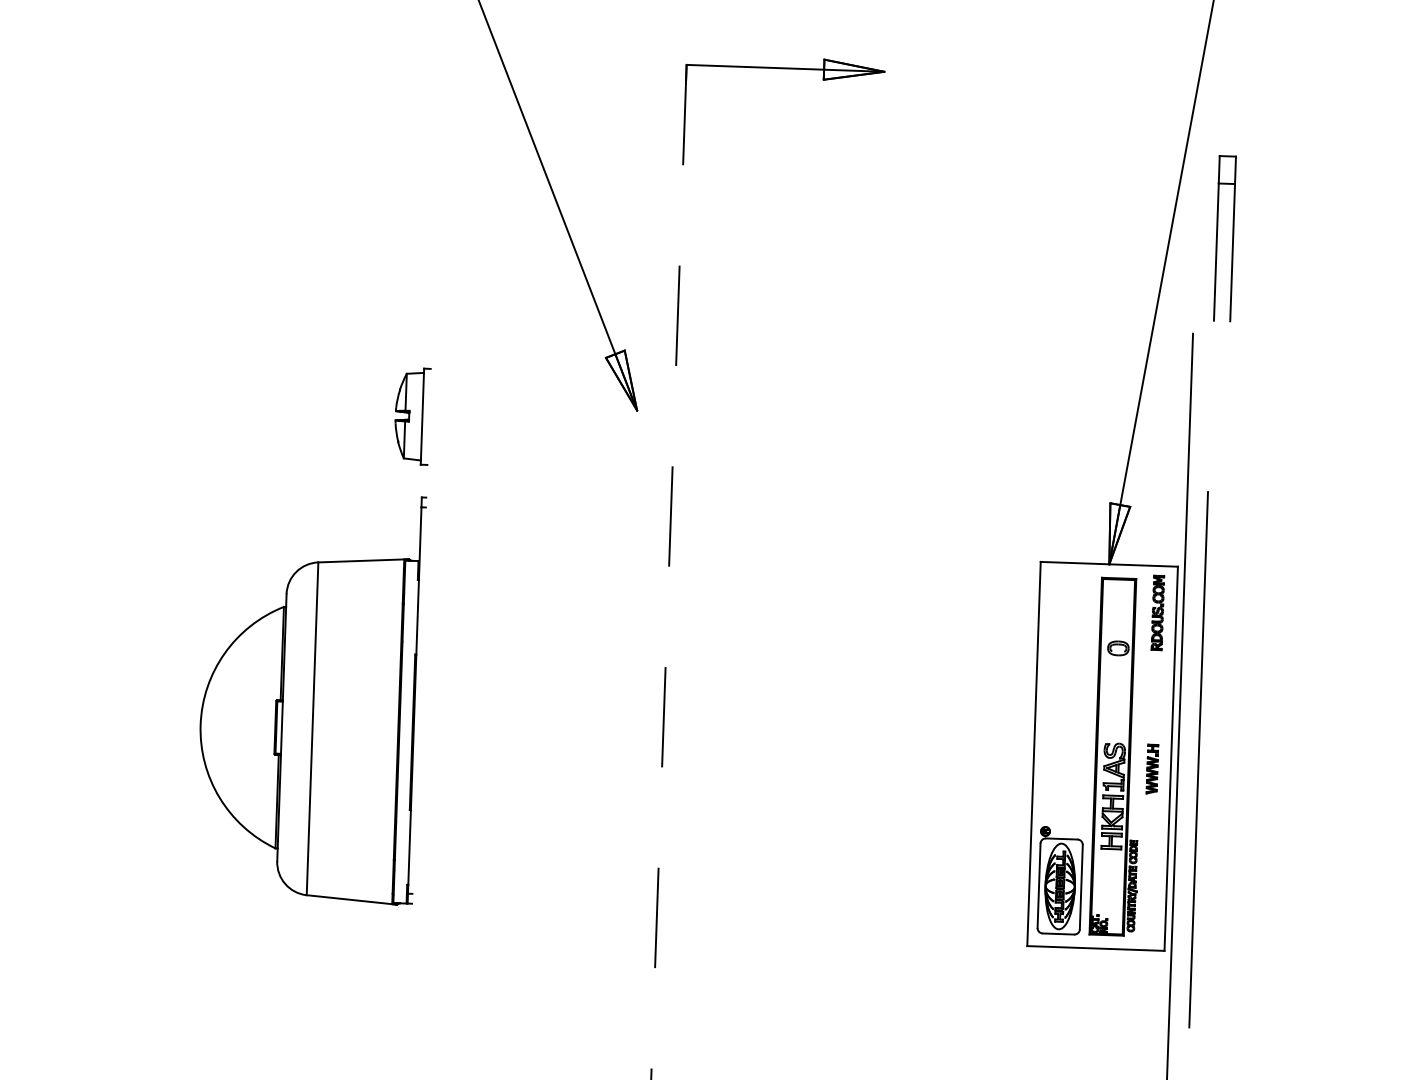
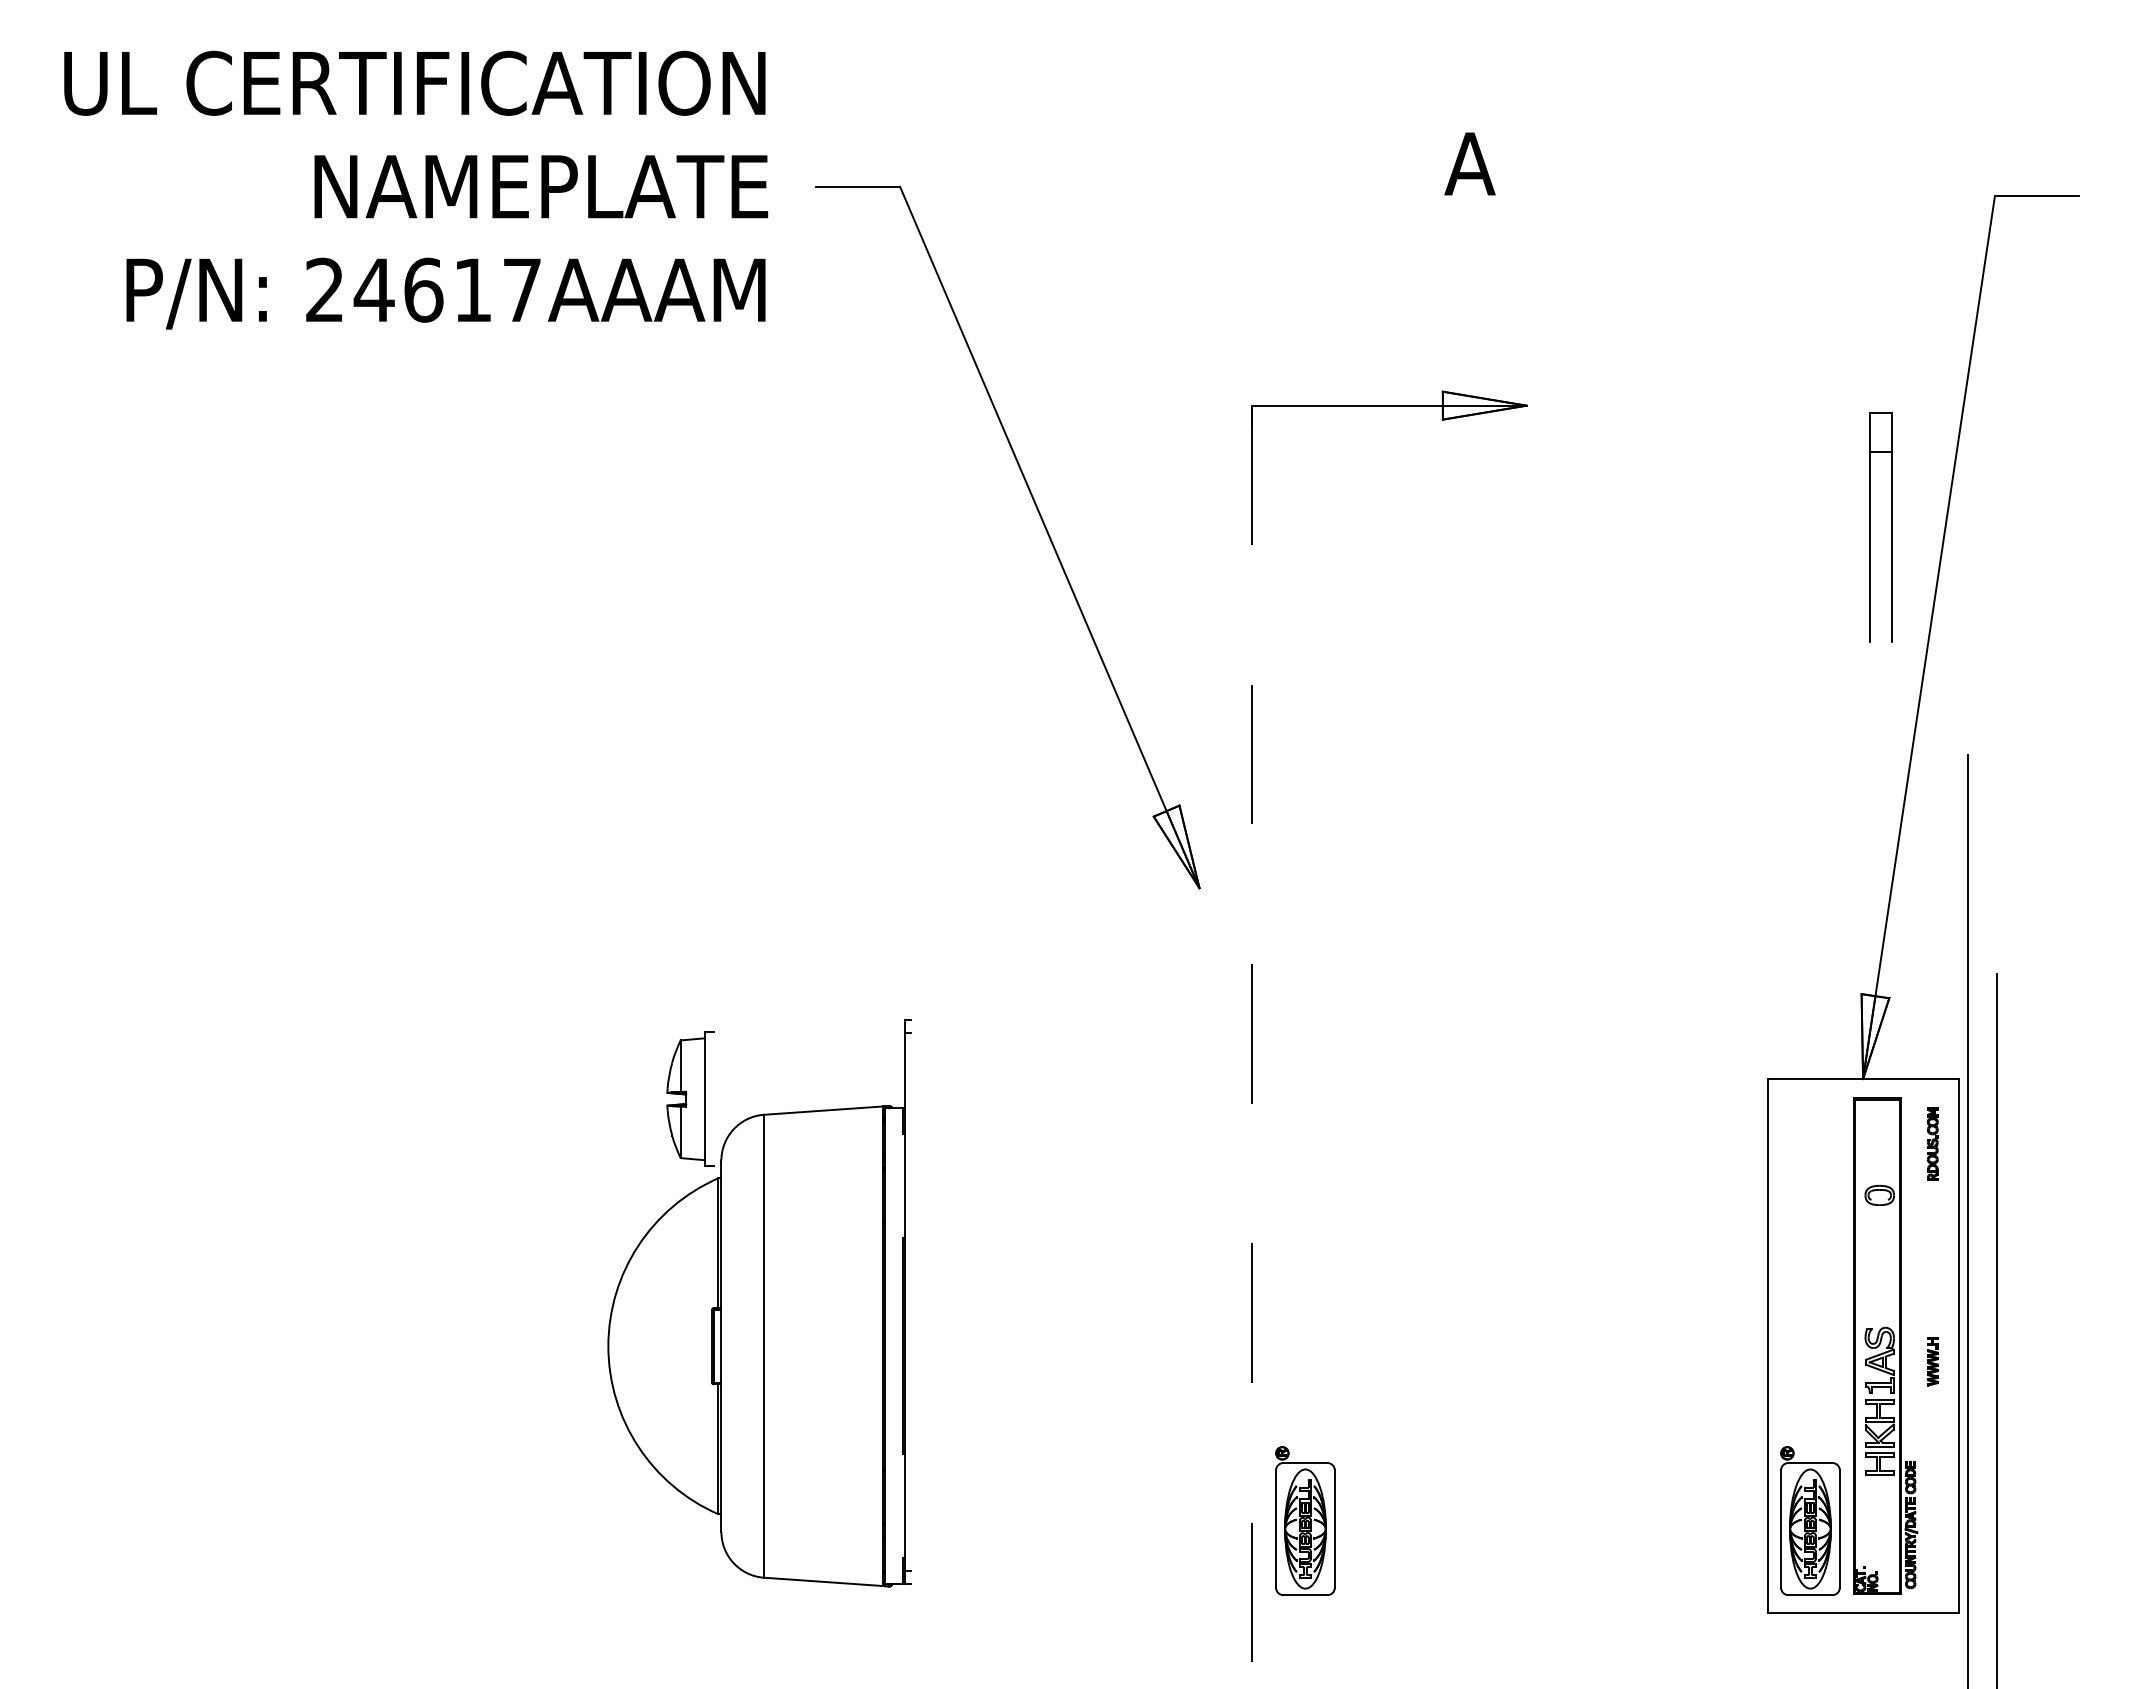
part: (1217, 238) -> (1870, 527), moved
part: (412, 415) -> (690, 1098), moved
part: (1157, 613) -> (1932, 1144), size x0.7
part: (1152, 769) -> (1932, 1361), size x0.7
part: (697, 867) -> (1305, 1520), added

